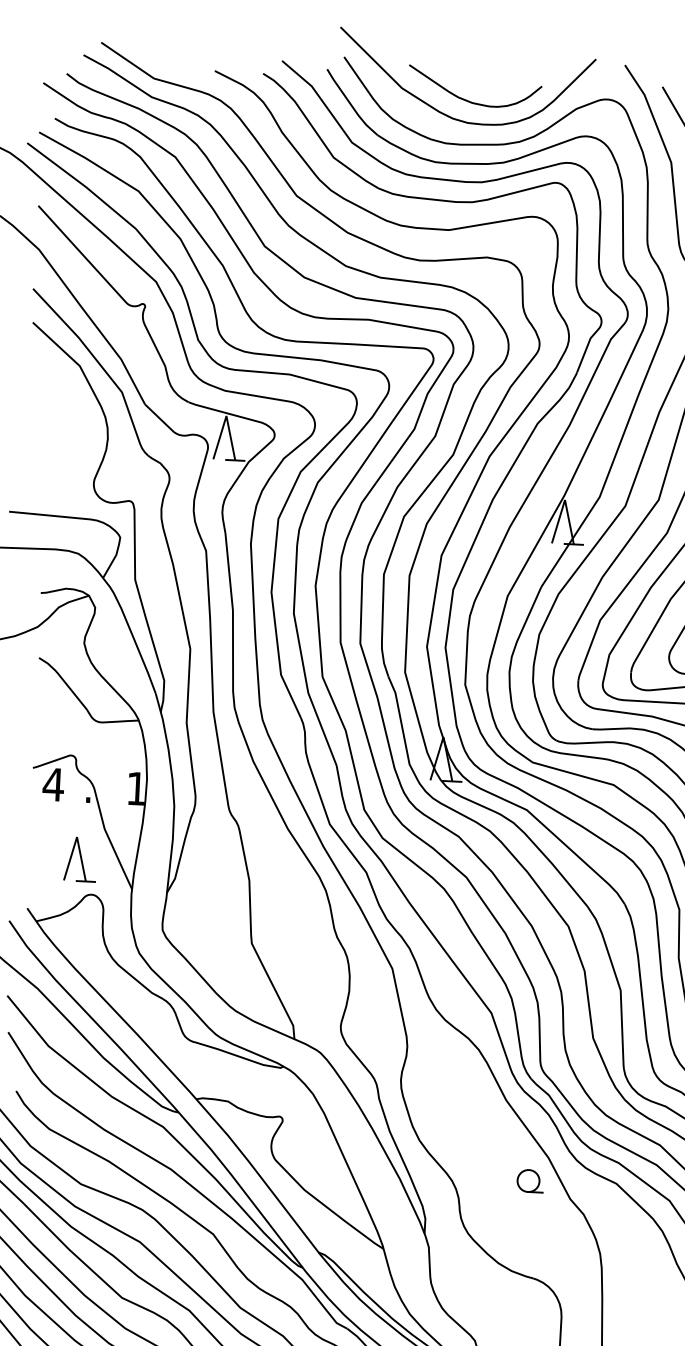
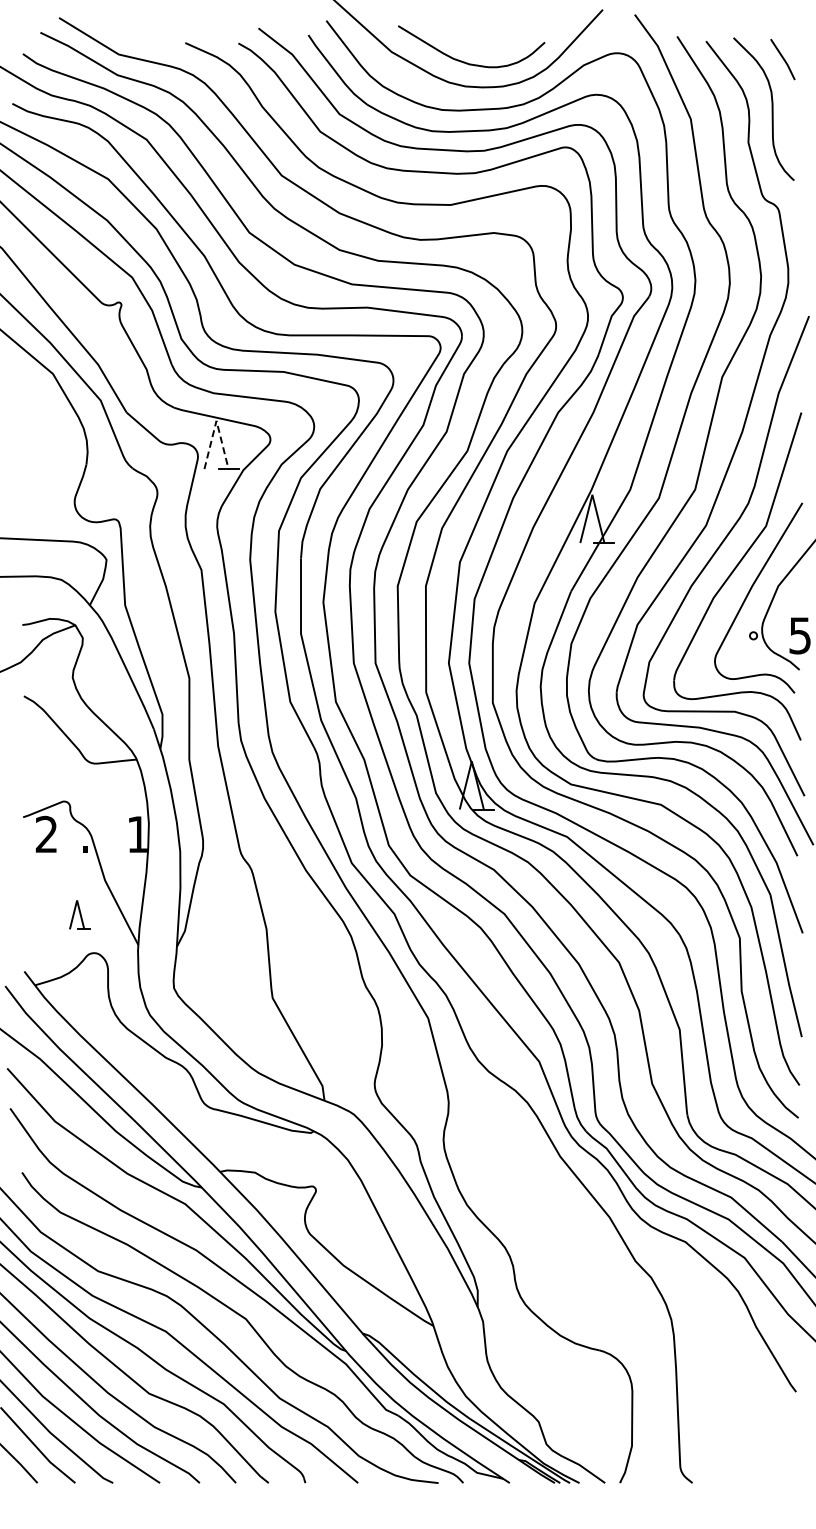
line: (226, 415) -> (216, 420), solid -> dashed
text: (53, 783) -> (46, 833), 4 -> 2
part: (79, 858) -> (79, 914), size x0.6
part: (530, 1180) -> (590, 1243), removed

